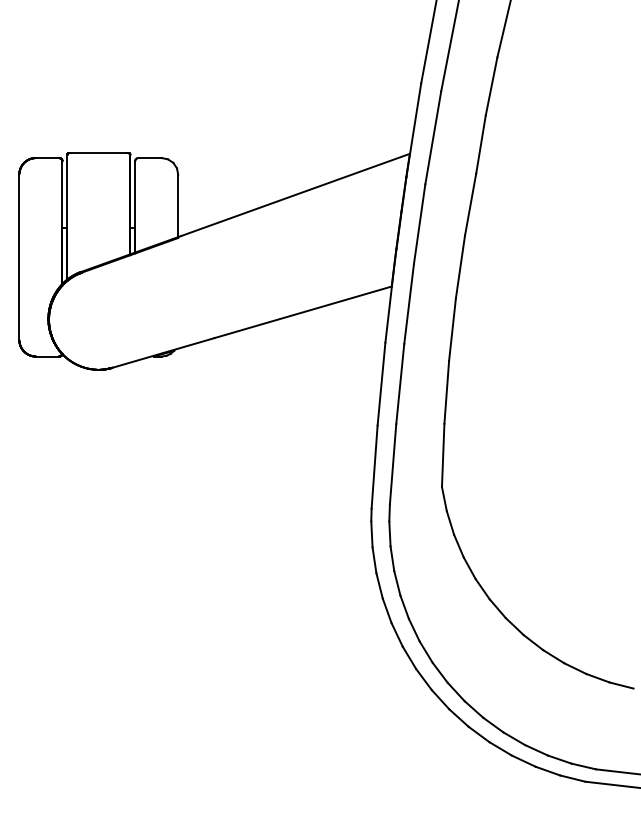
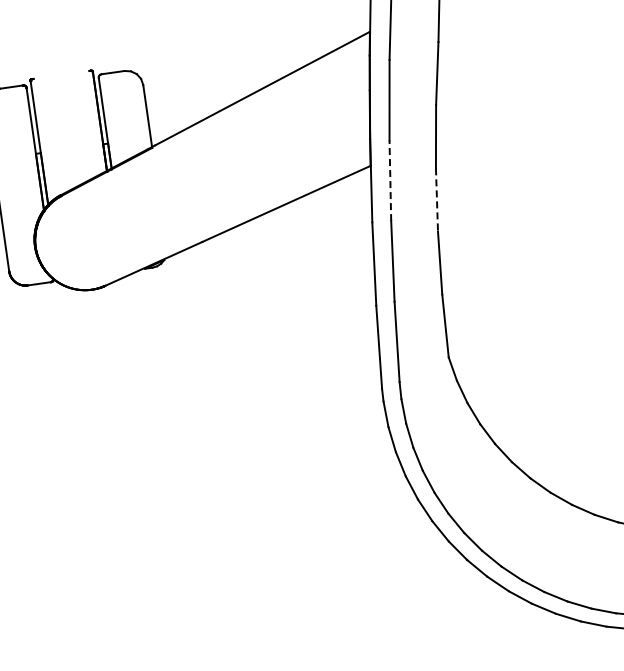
line: (98, 153) -> (61, 75), removed
line: (409, 303) -> (390, 180), solid -> dashed
line: (452, 329) -> (436, 199), solid -> dashed

